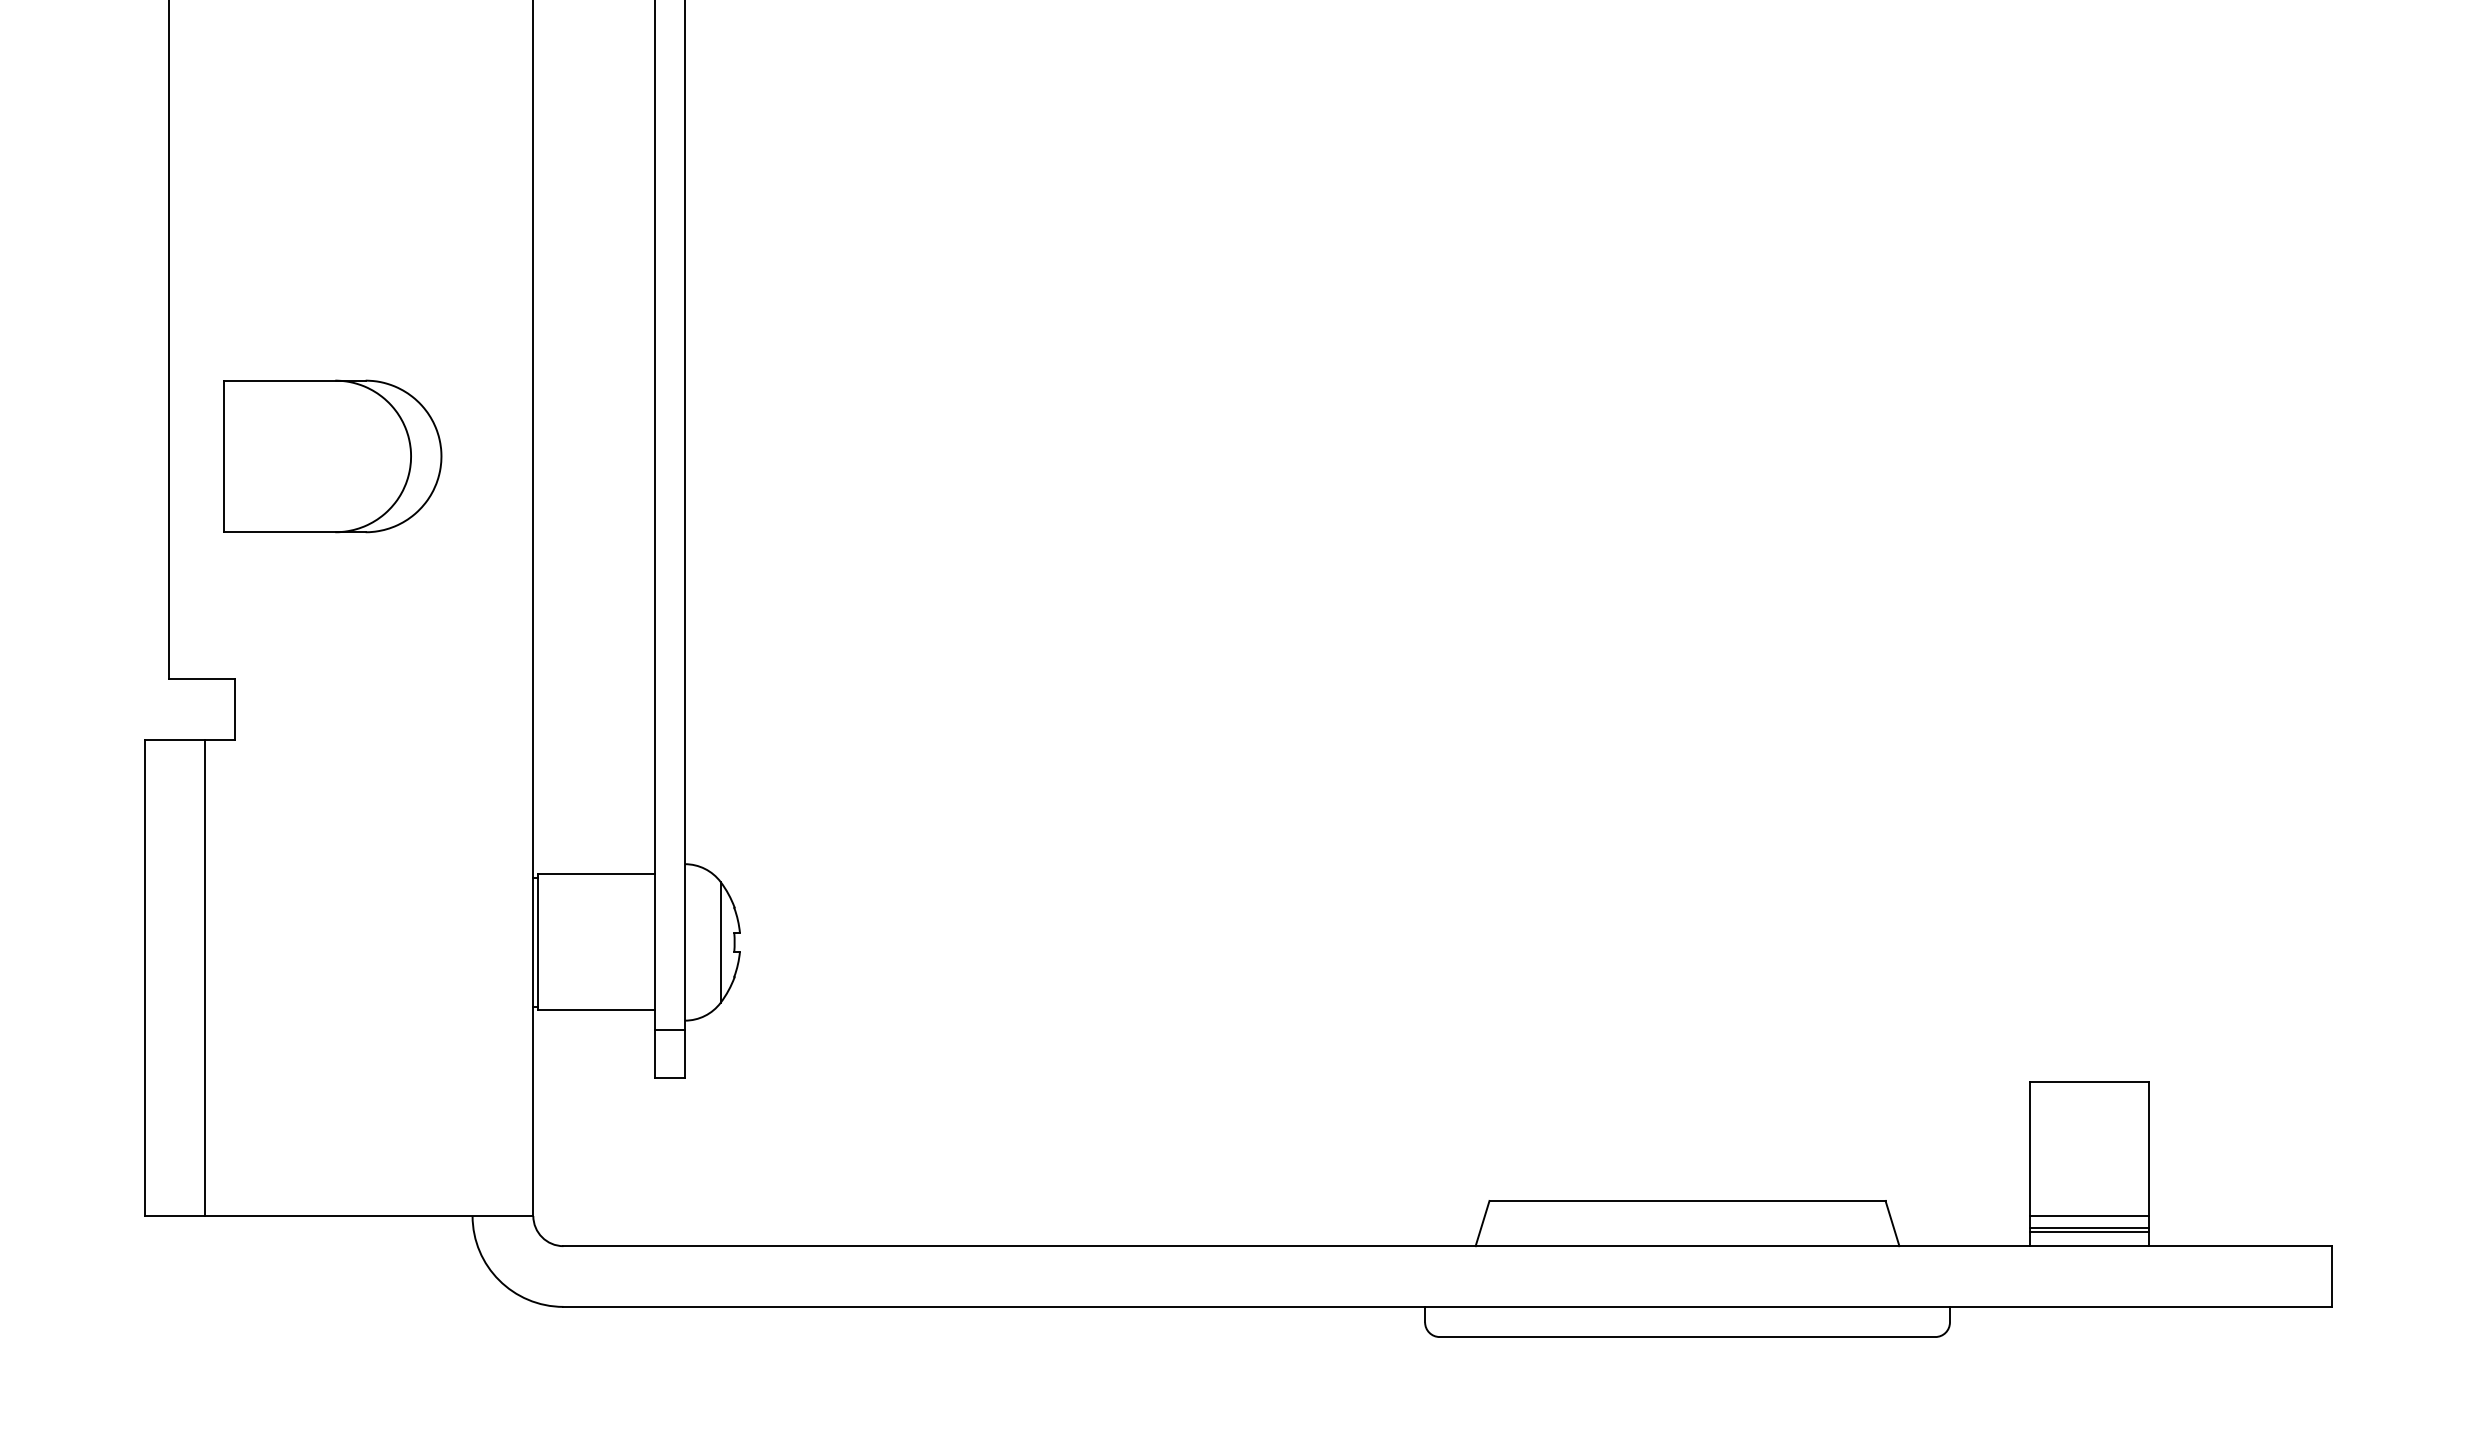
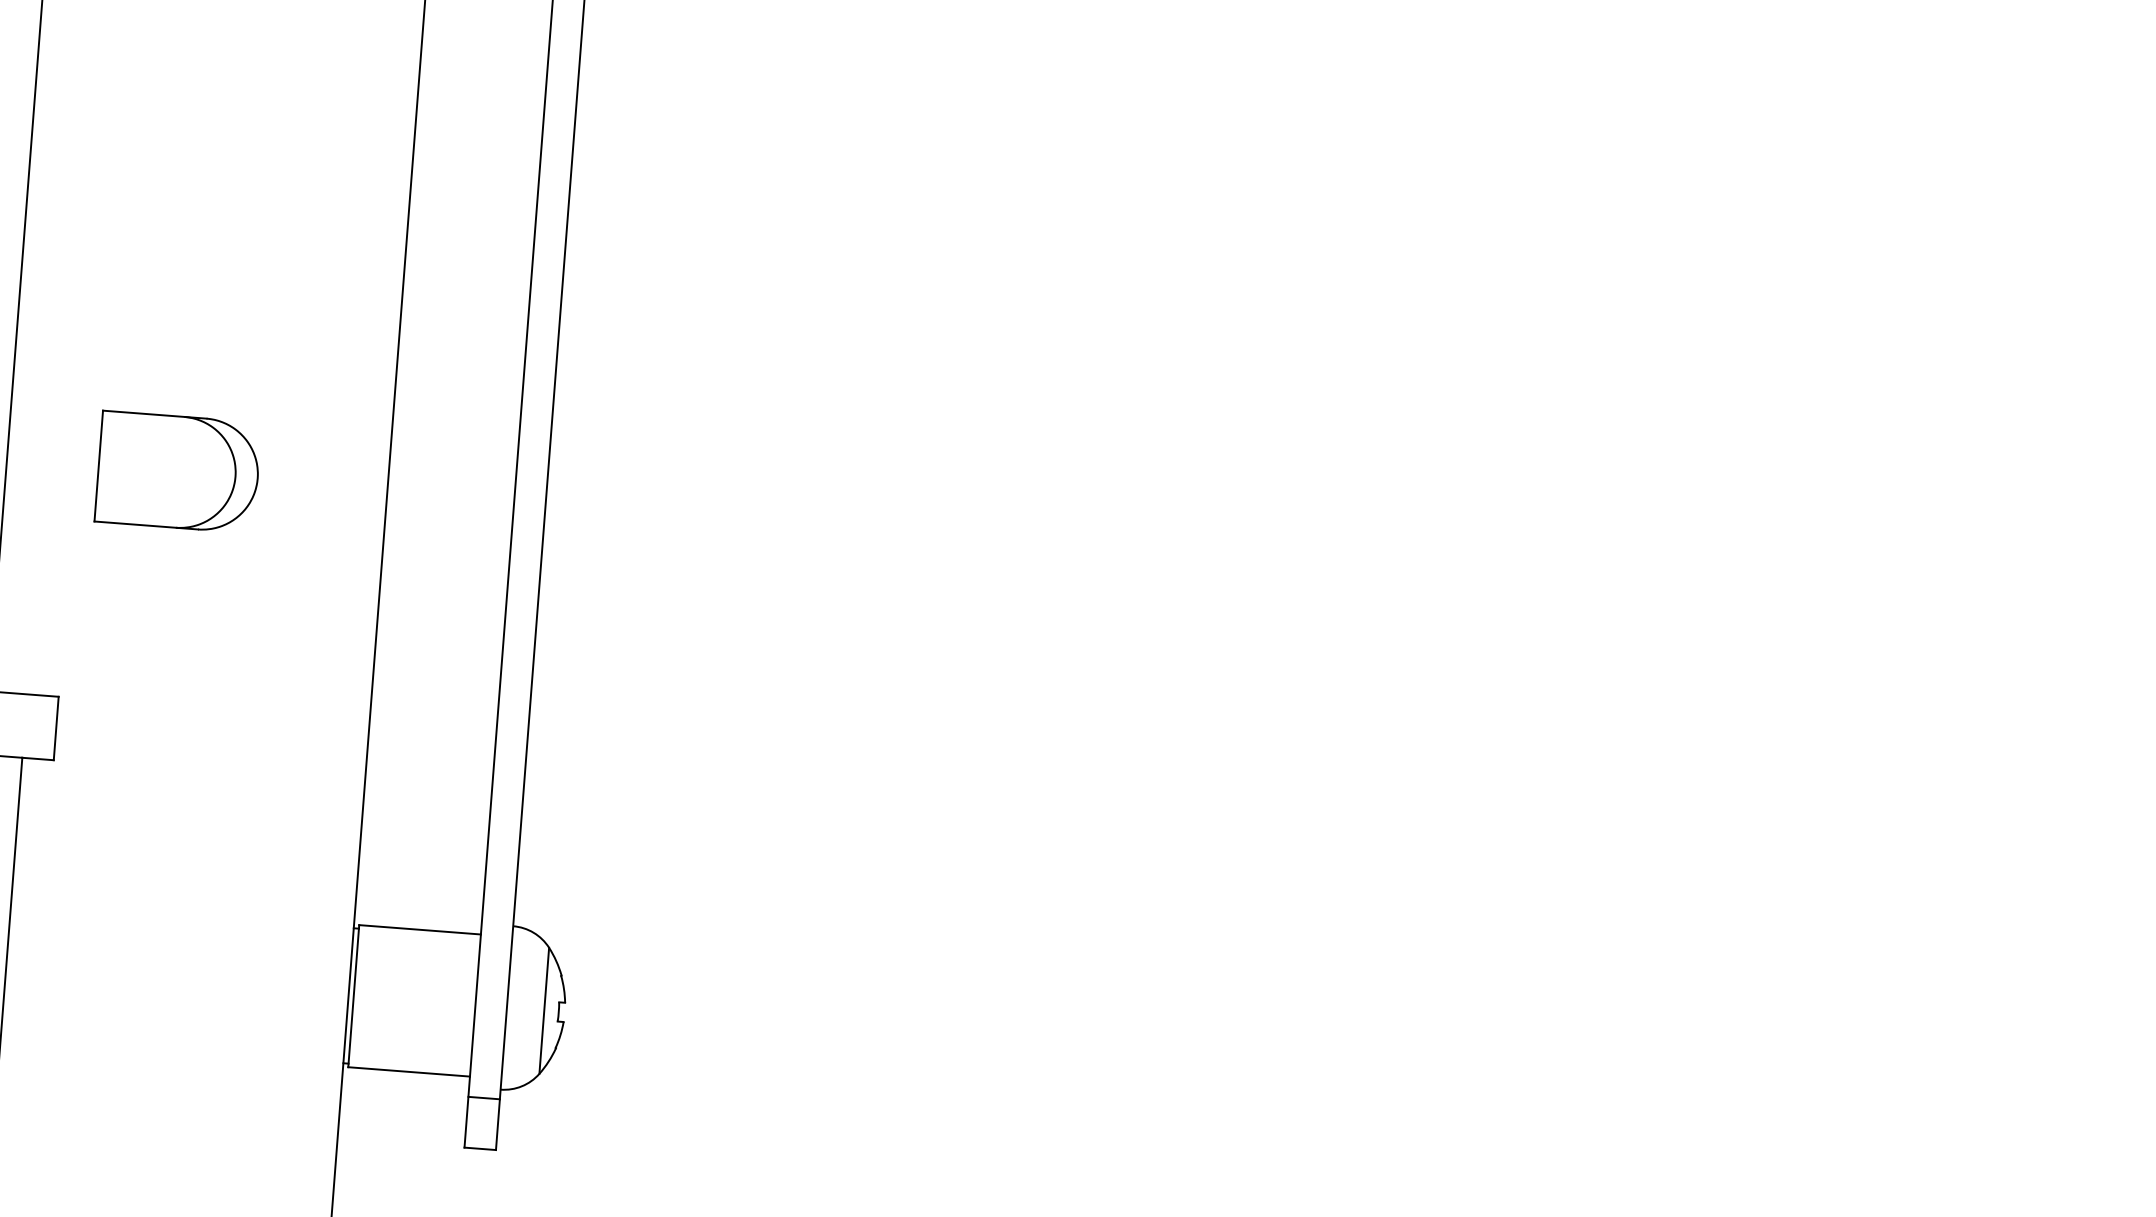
part: (332, 456) -> (177, 472), size x0.7

